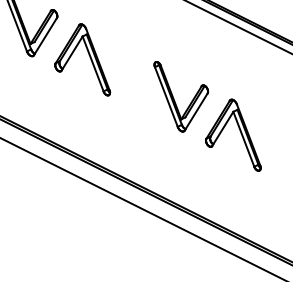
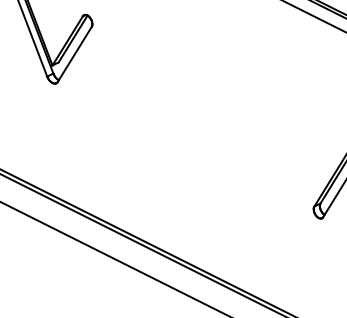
part: (88, 55) -> (138, 82), removed
part: (174, 98) -> (266, 146), removed

